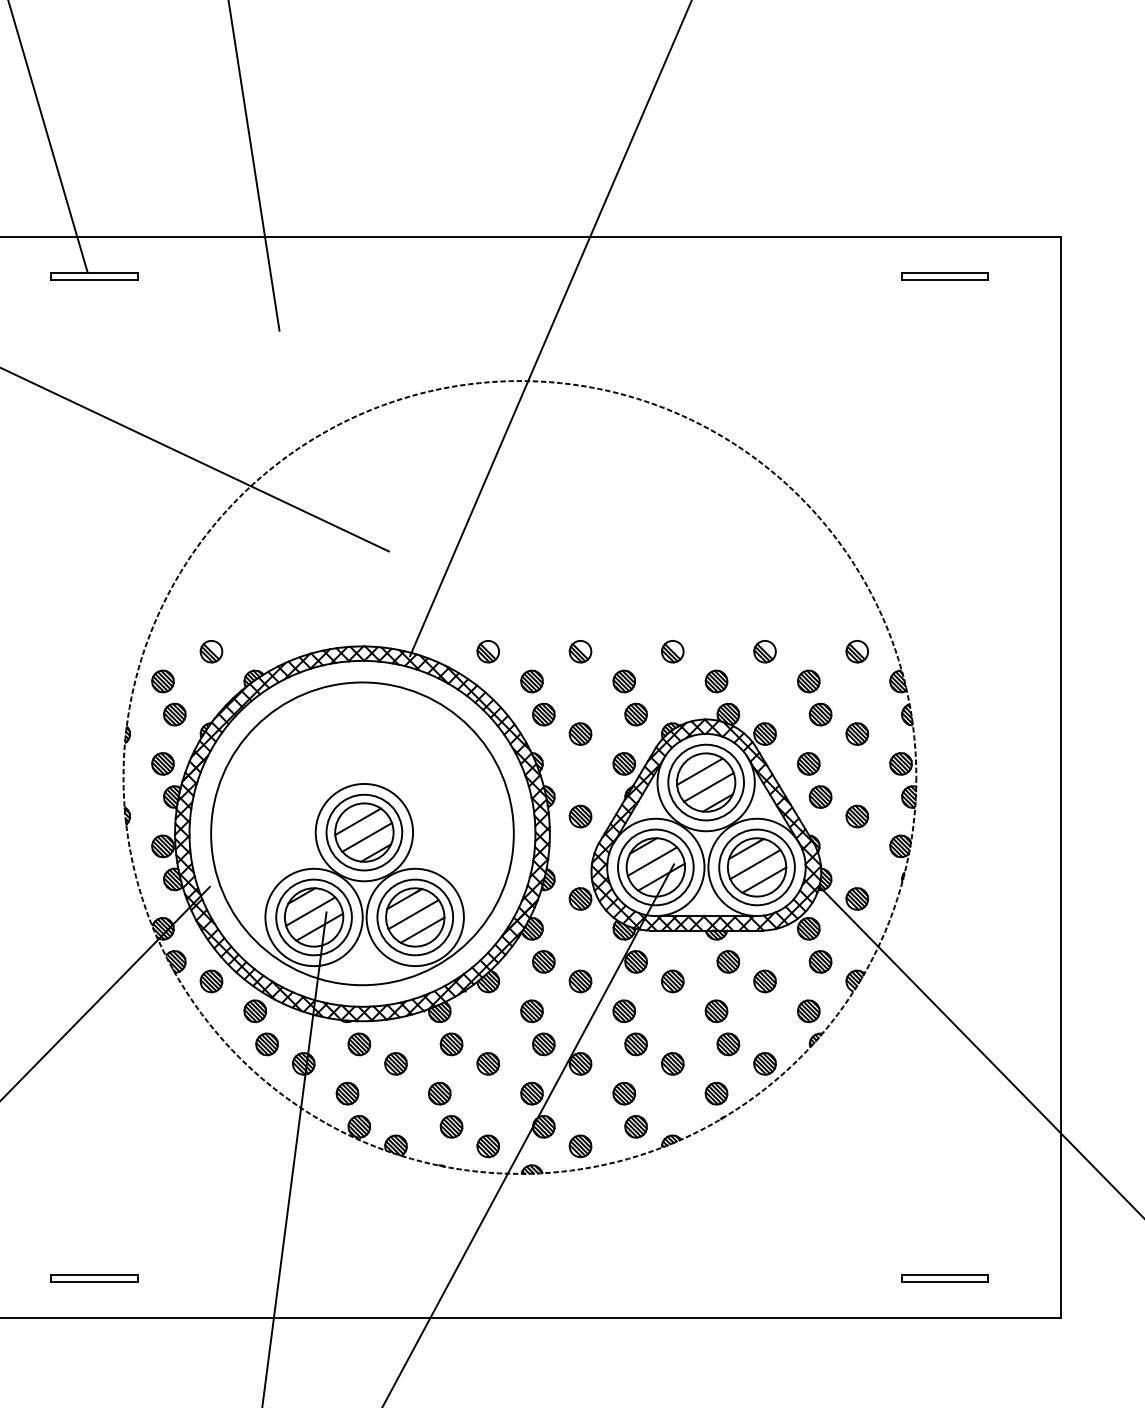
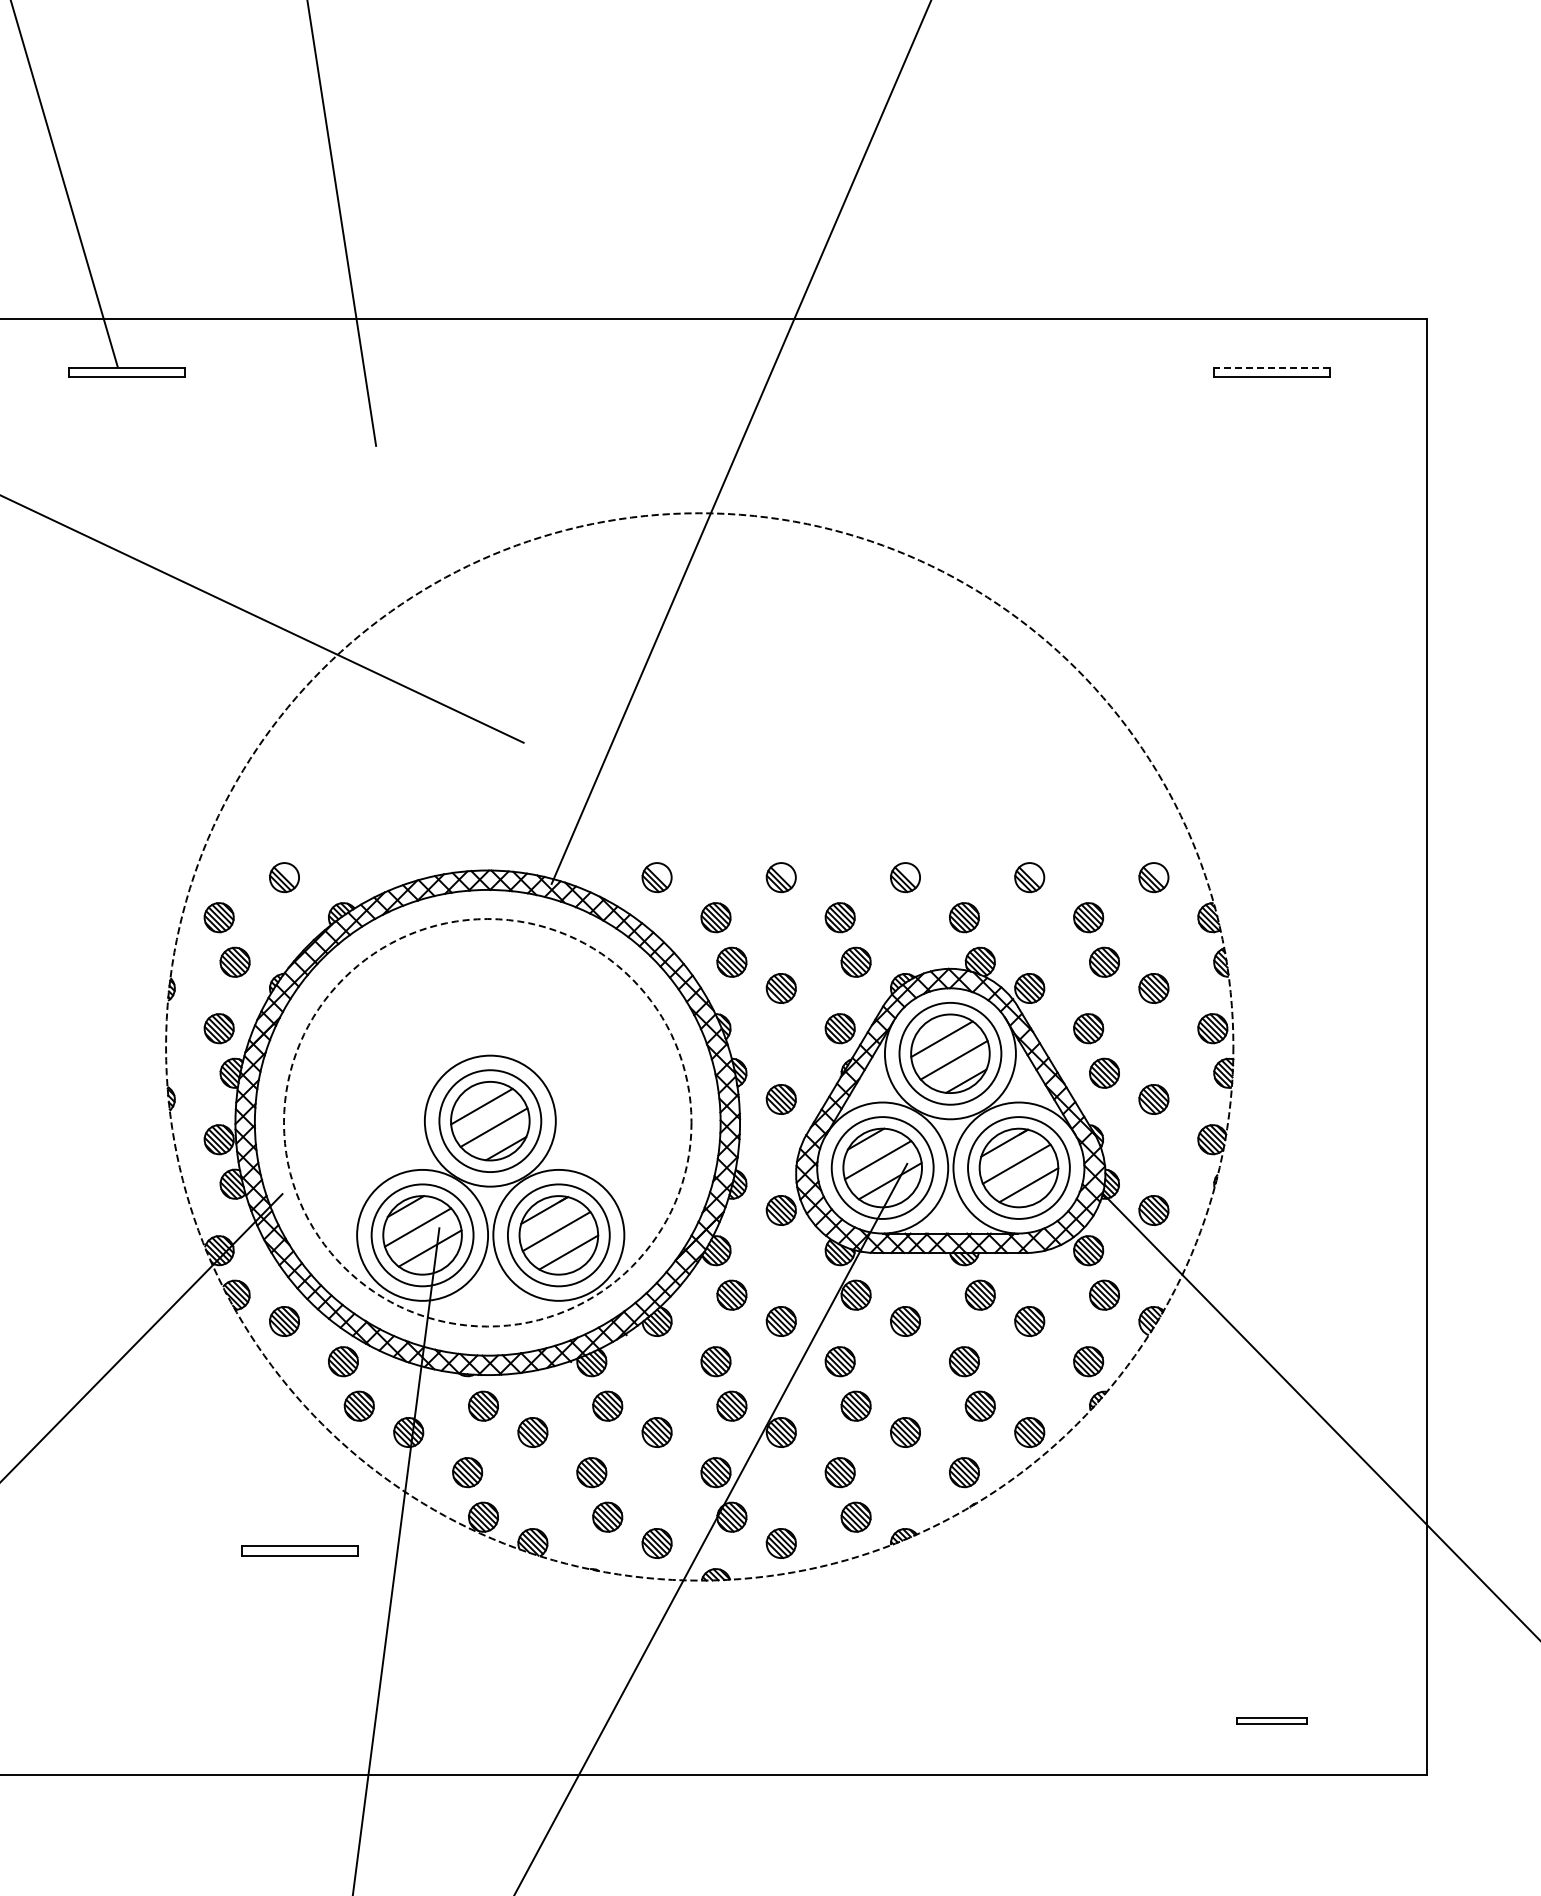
line: (944, 272) -> (1271, 367), solid -> dashed
circle: (362, 833) -> (487, 1122), solid -> dashed
part: (94, 1277) -> (299, 1550), moved
part: (944, 1277) -> (1271, 1720), size x0.6

